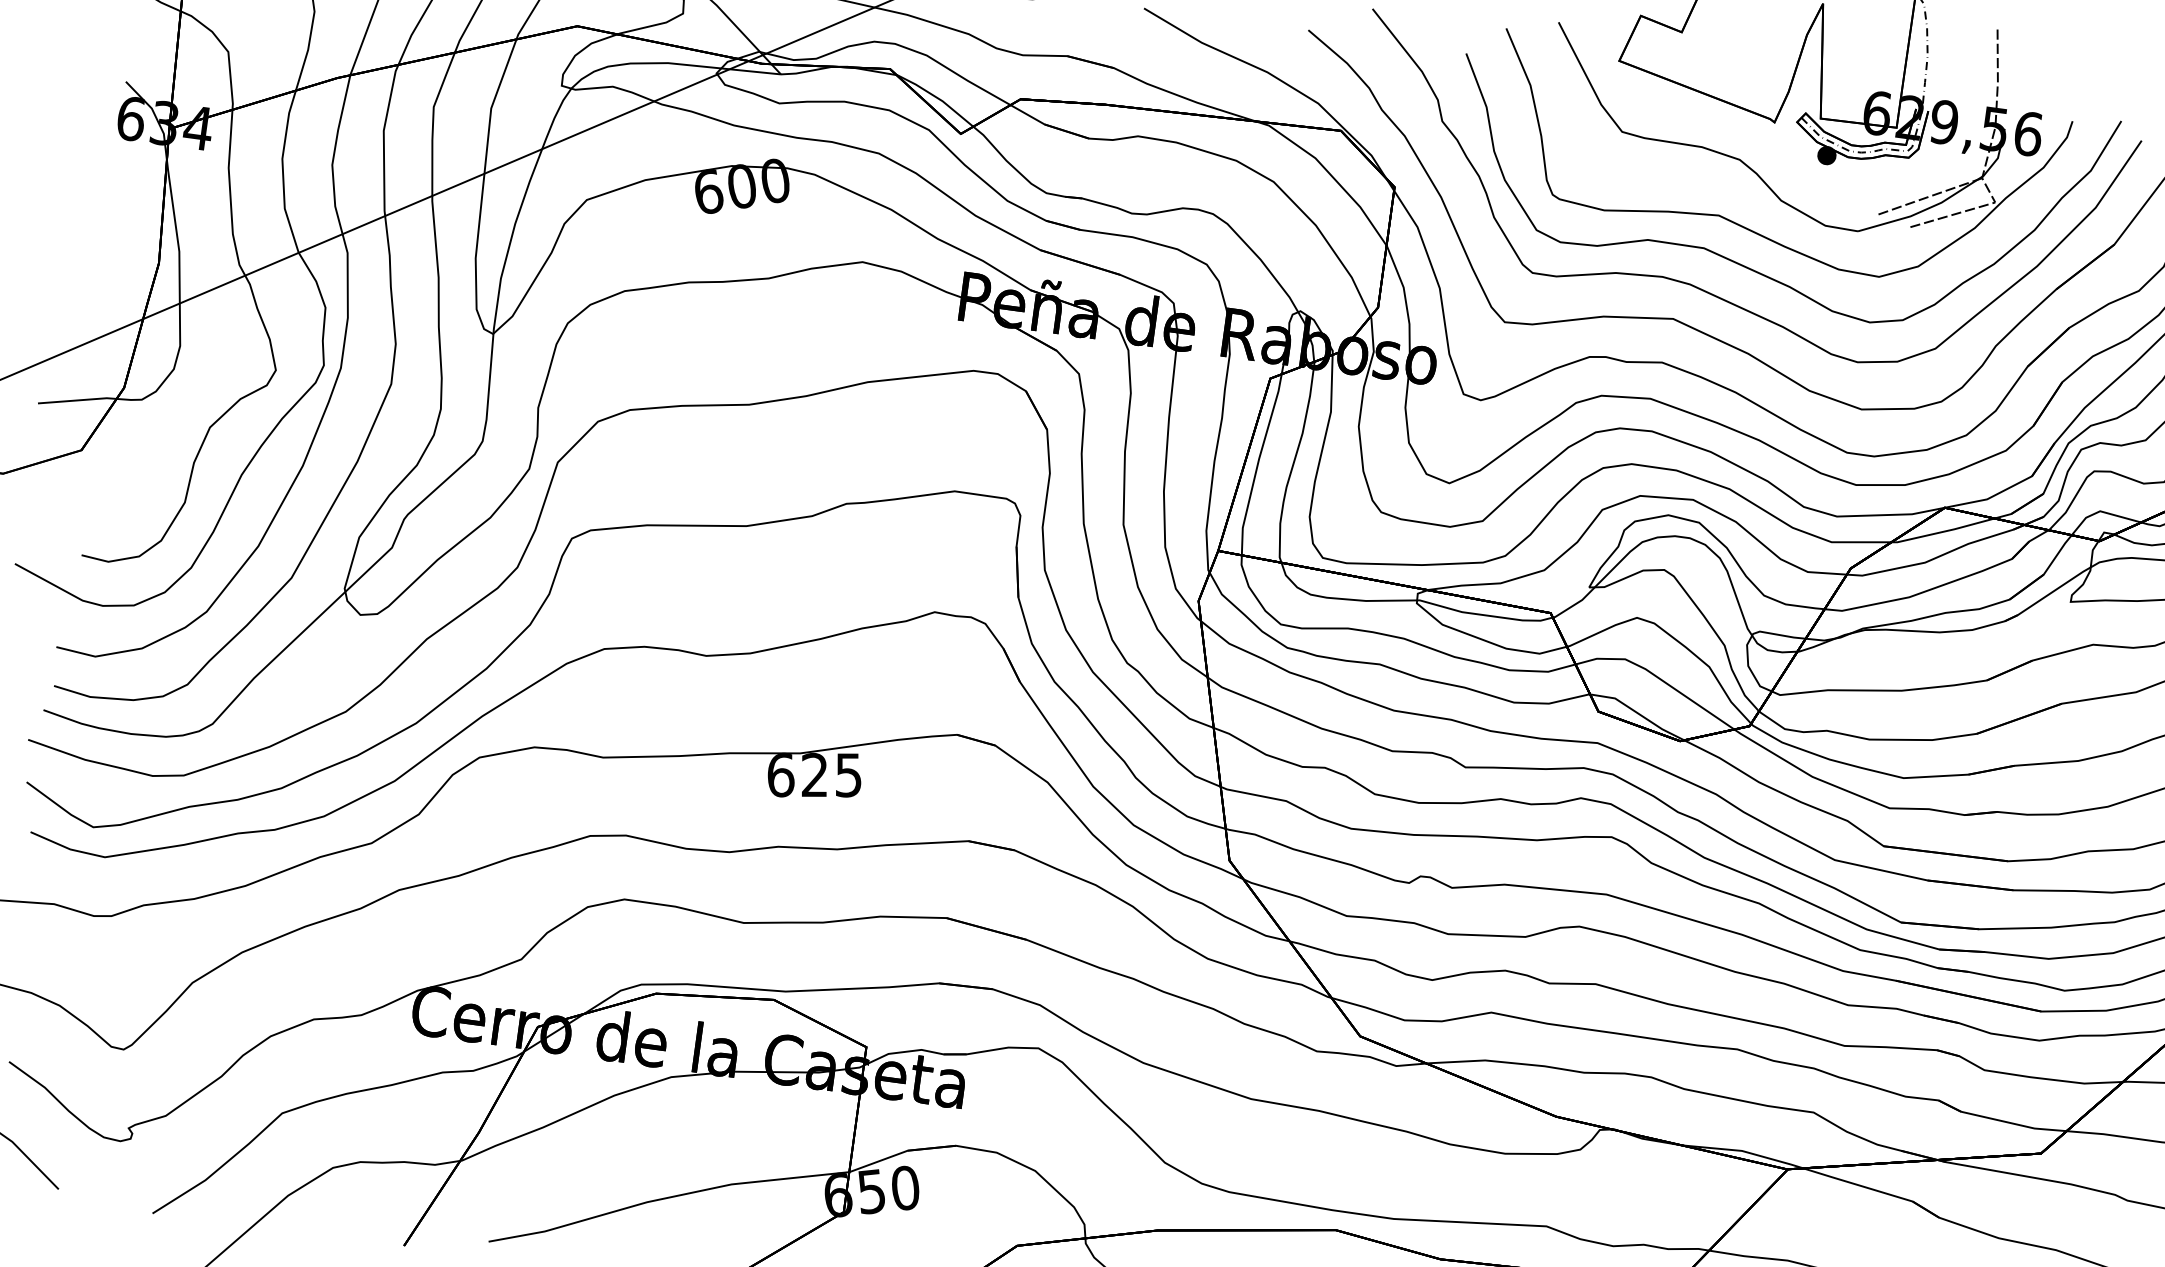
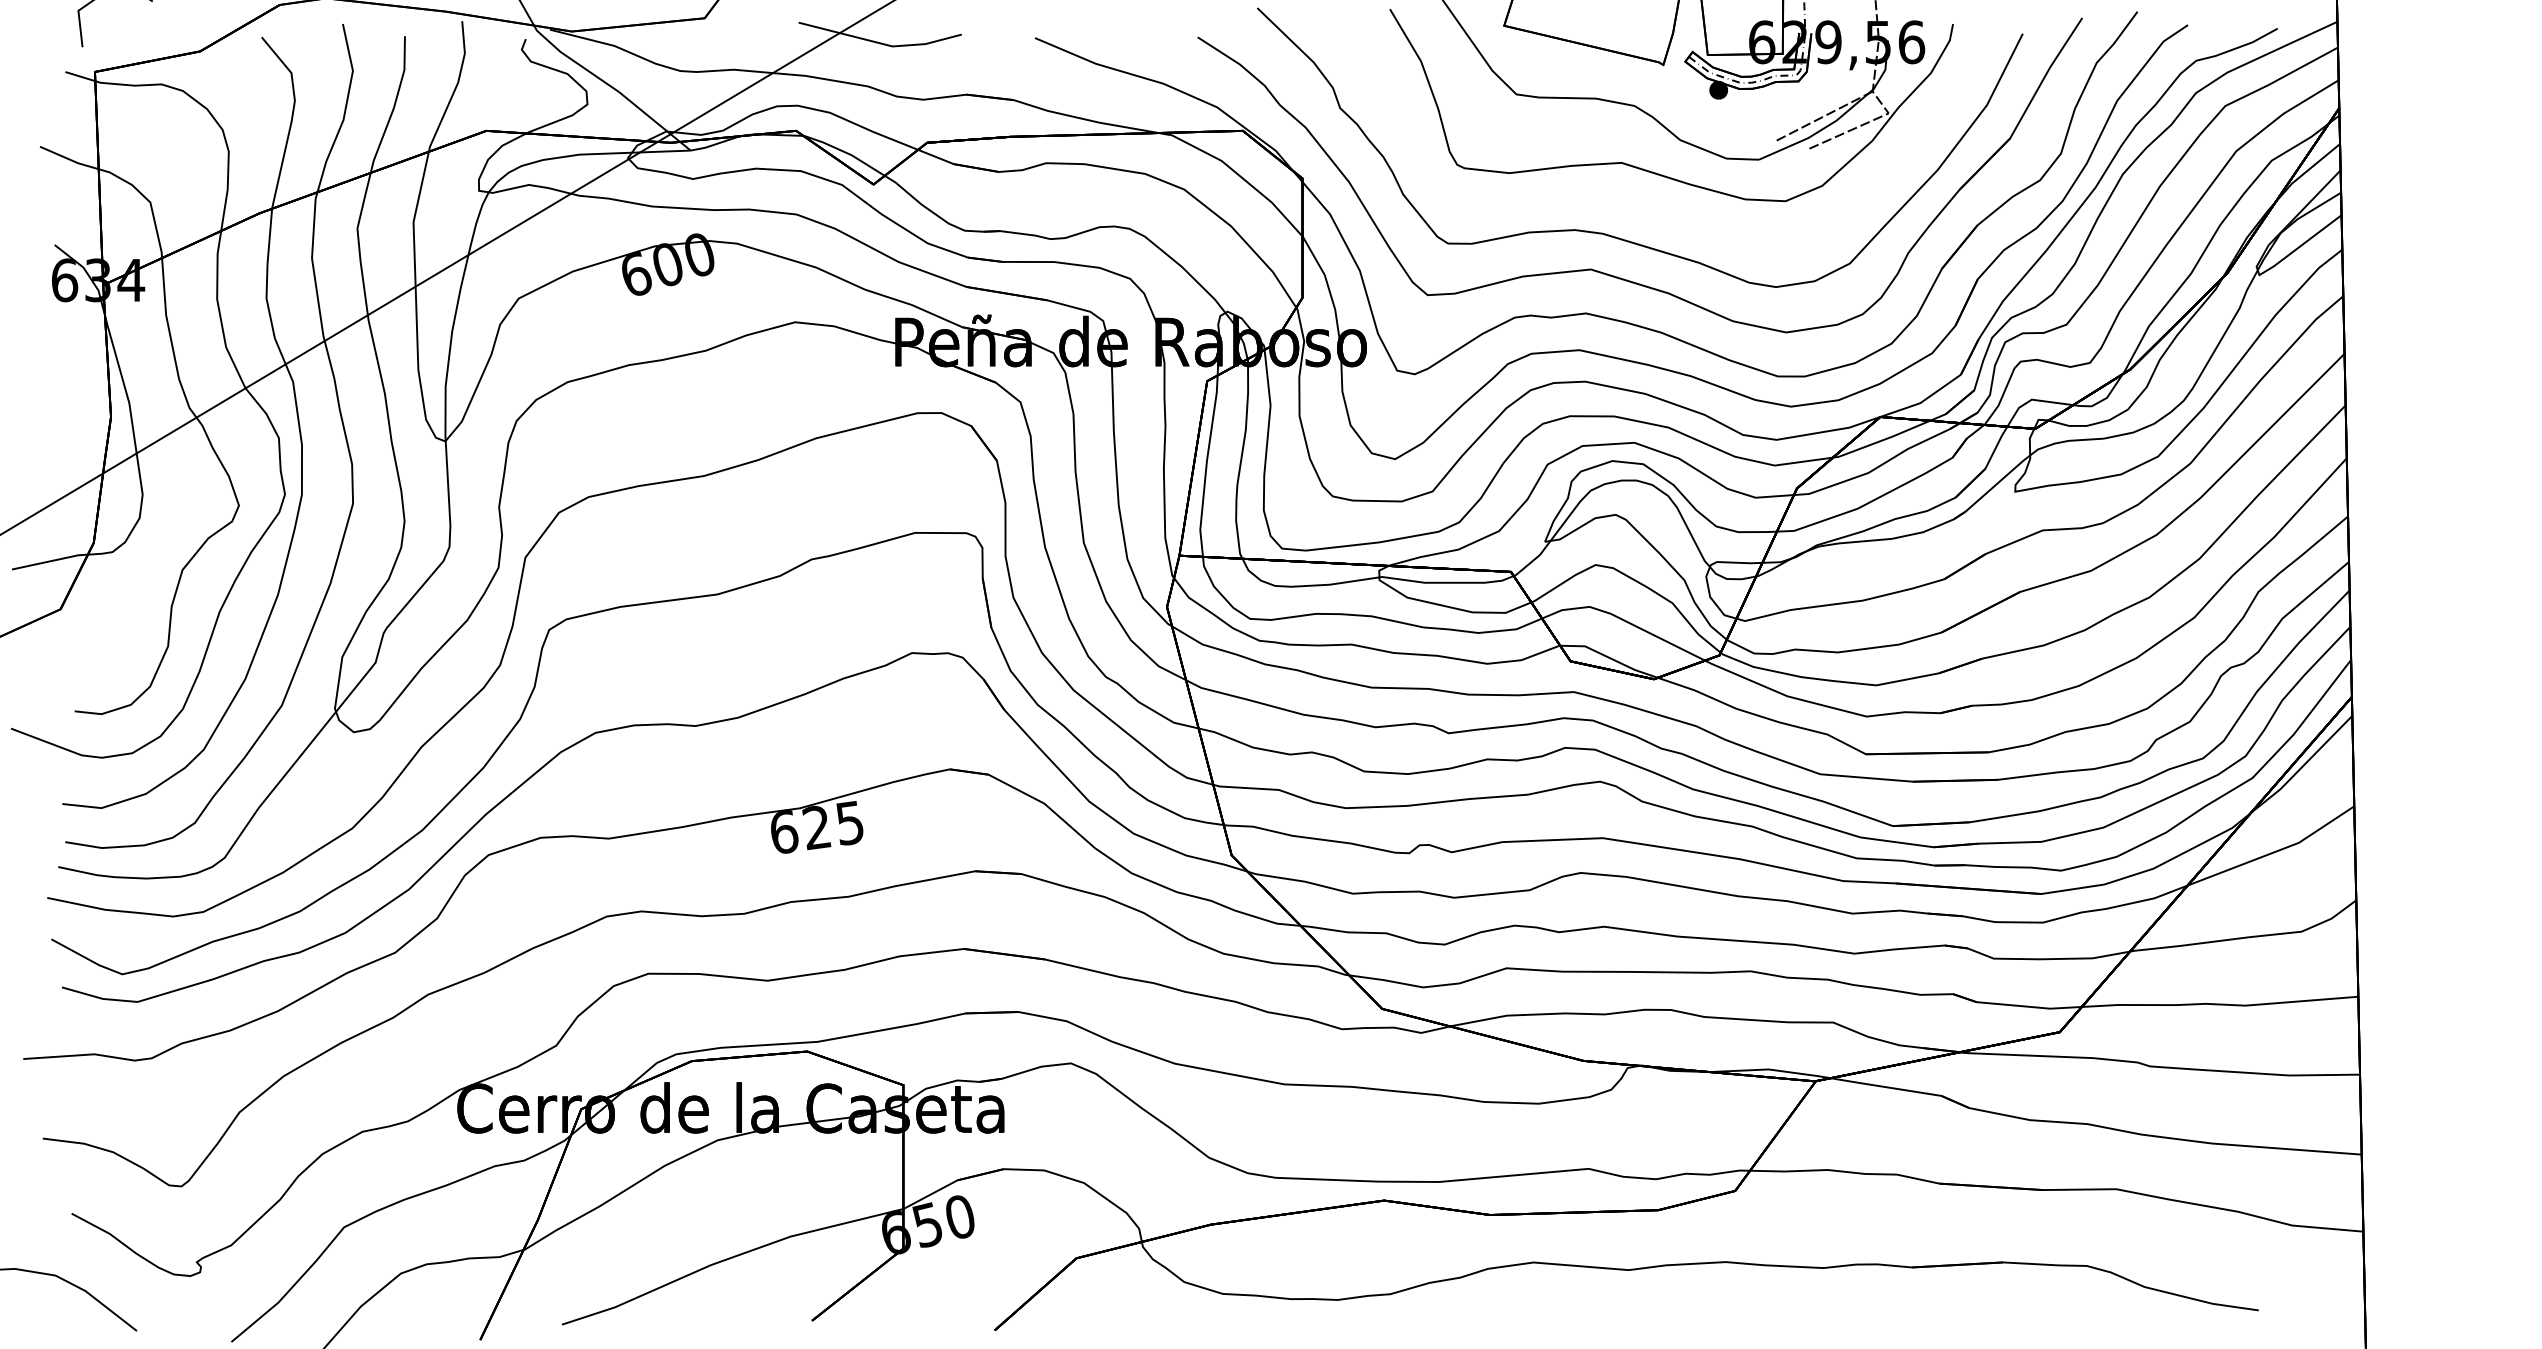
curve: (1743, 264) -> (1652, 207), removed

